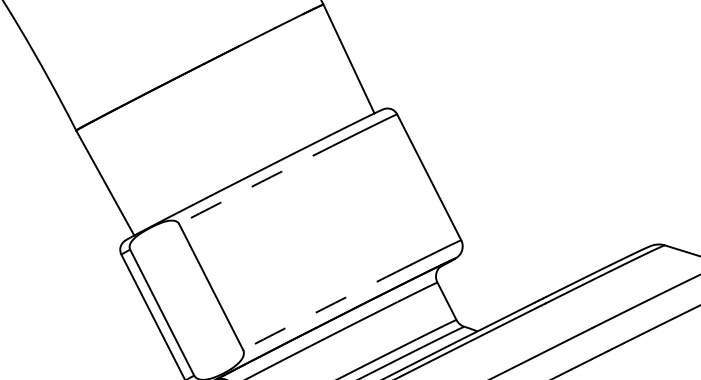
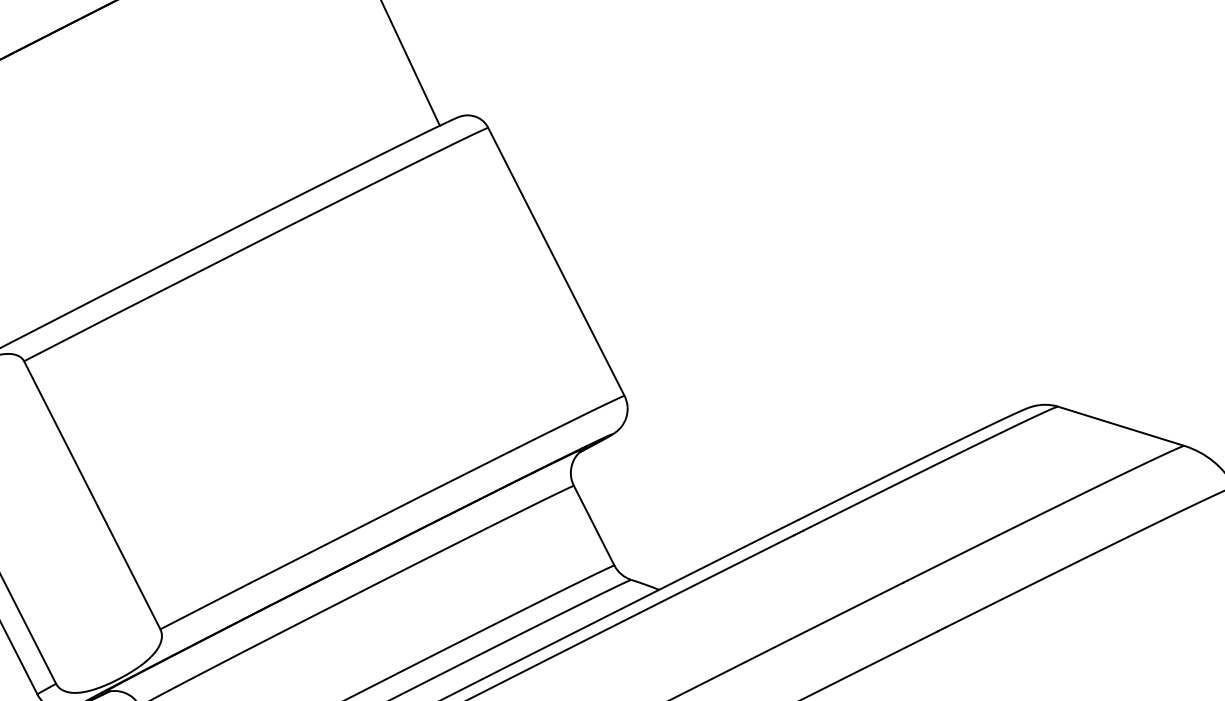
arc: (261, 182) -> (199, 272), dashed -> solid
arc: (325, 308) -> (335, 541), dashed -> solid

